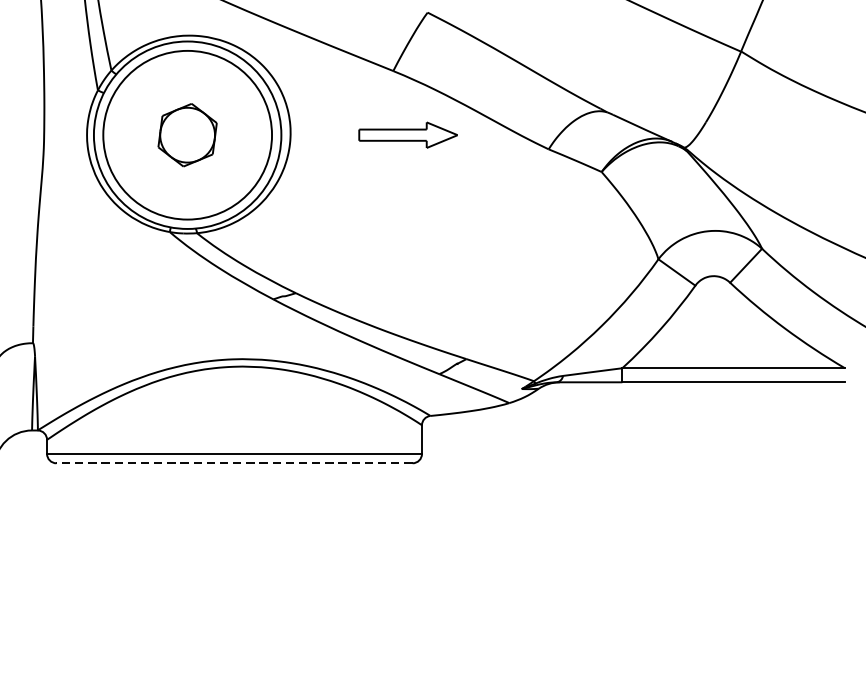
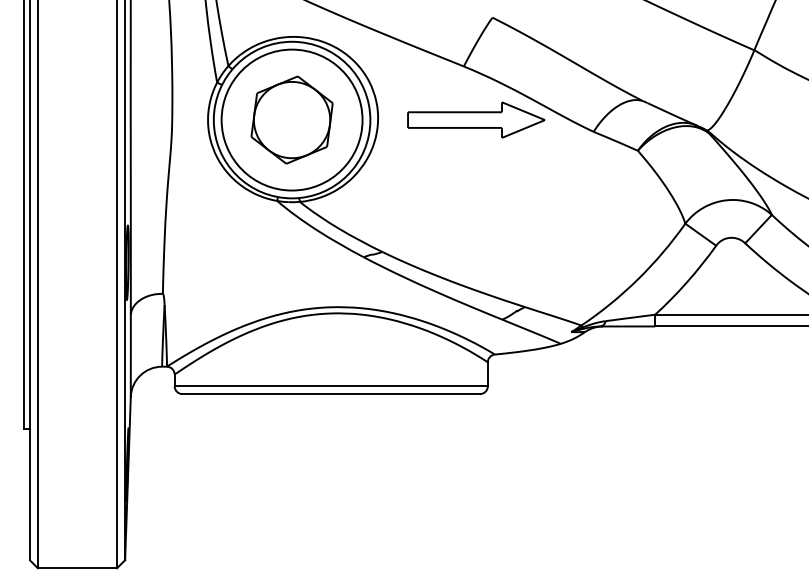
part: (186, 134) -> (291, 119), size x1.67
part: (408, 134) -> (476, 119), size x1.67
line: (234, 463) -> (331, 394), dashed -> solid

